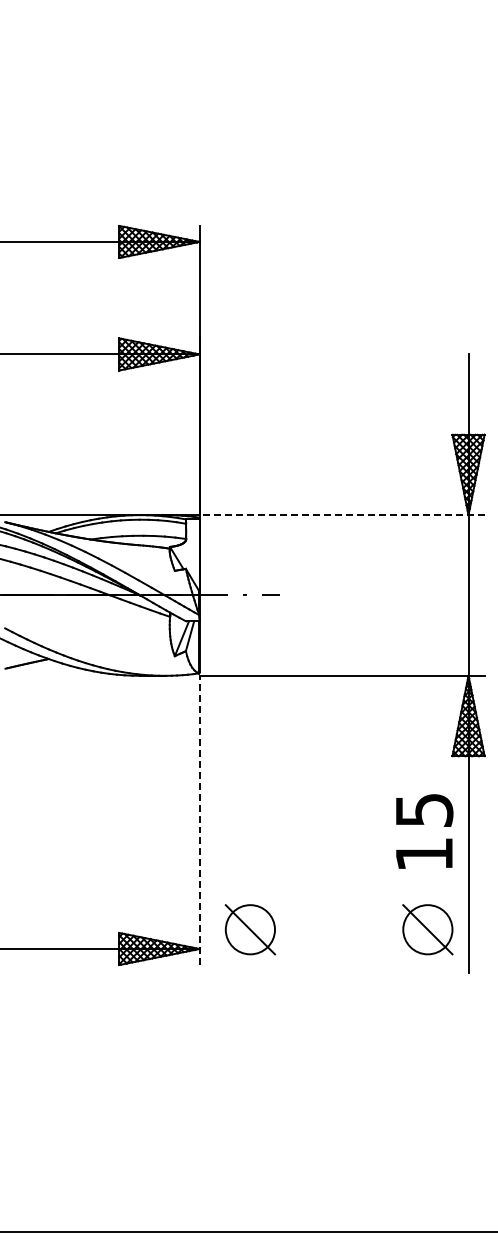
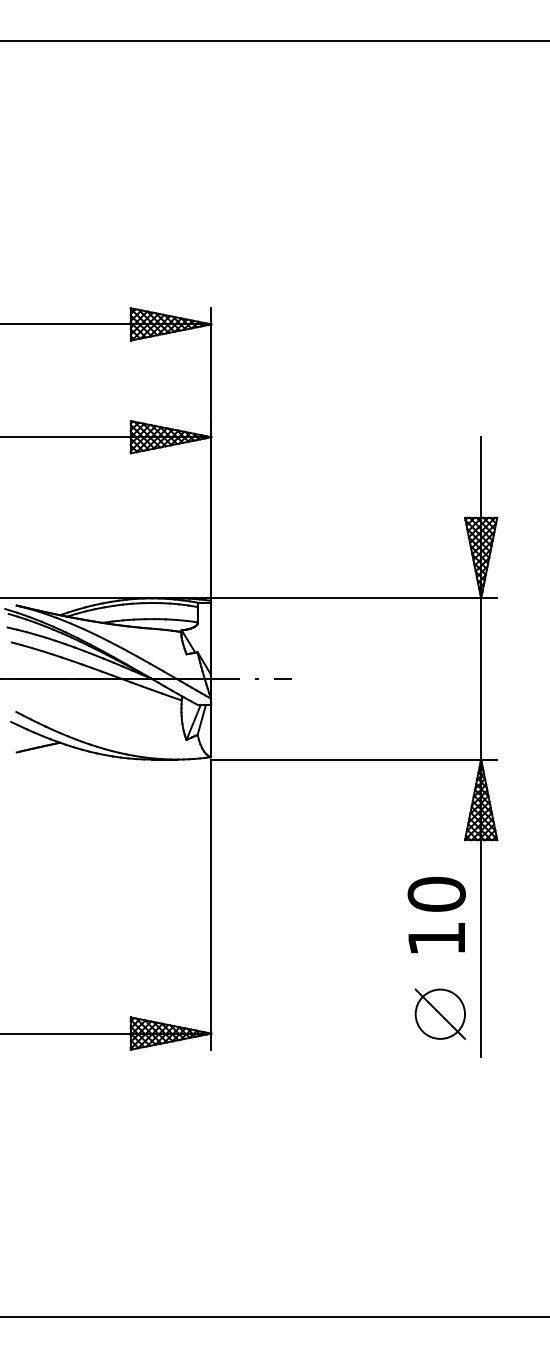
line: (342, 515) -> (354, 598), dashed -> solid
text: (424, 809) -> (436, 893), 15 -> 10
line: (199, 820) -> (211, 904), dashed -> solid
part: (249, 928) -> (261, 1013), removed

